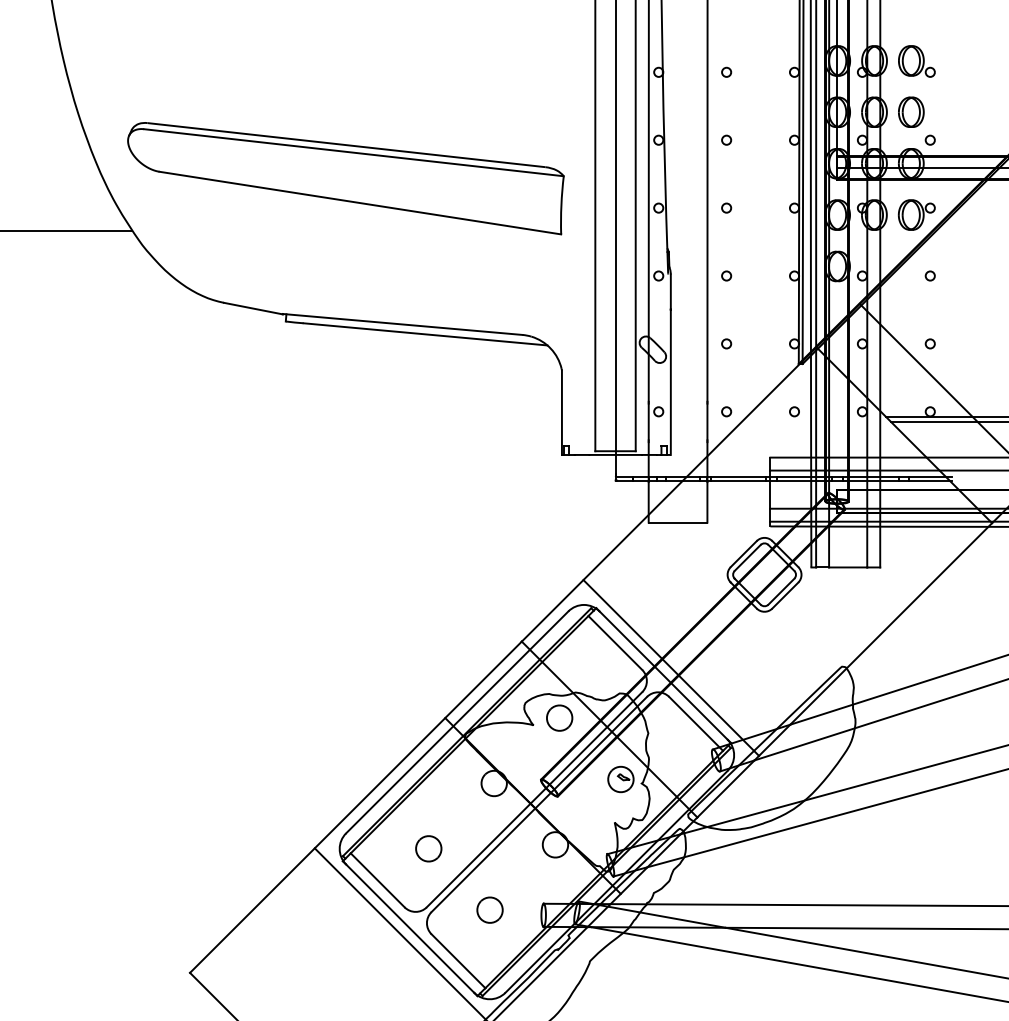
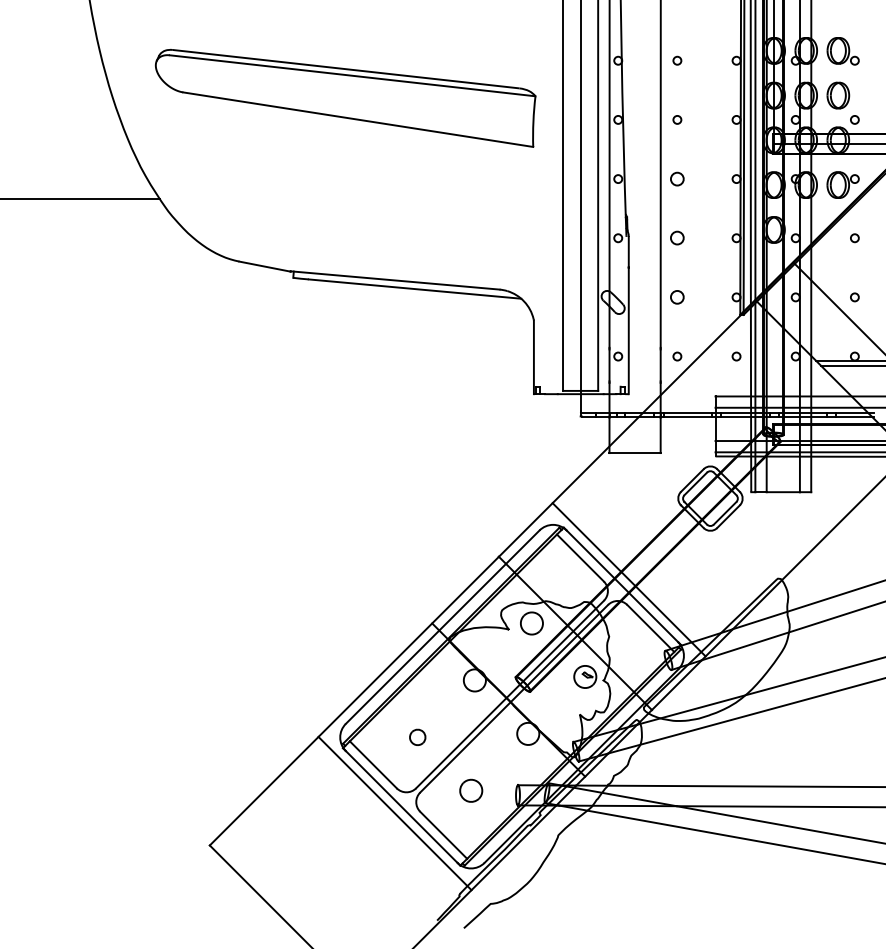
part: (345, 178) -> (345, 98), moved
circle: (726, 207) -> (677, 178), size x1.6
circle: (726, 276) -> (677, 238), size x1.6
circle: (726, 344) -> (677, 297), size x1.6
part: (428, 848) -> (417, 737), size x0.7

